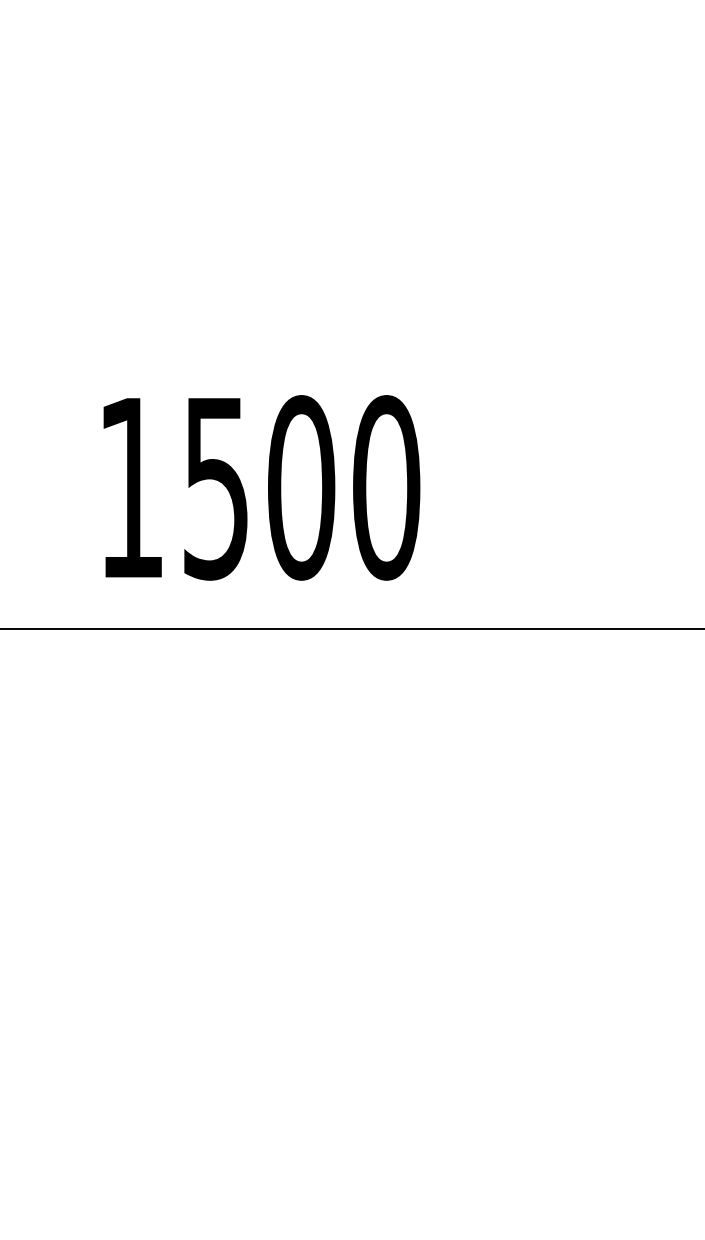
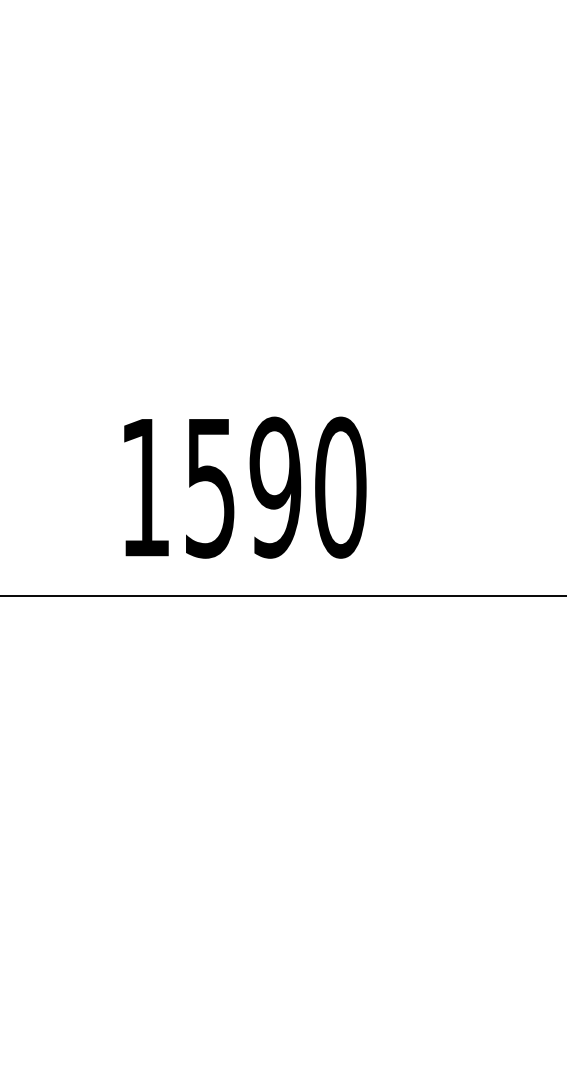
text: (301, 487) -> (275, 487), 1500 -> 1590

